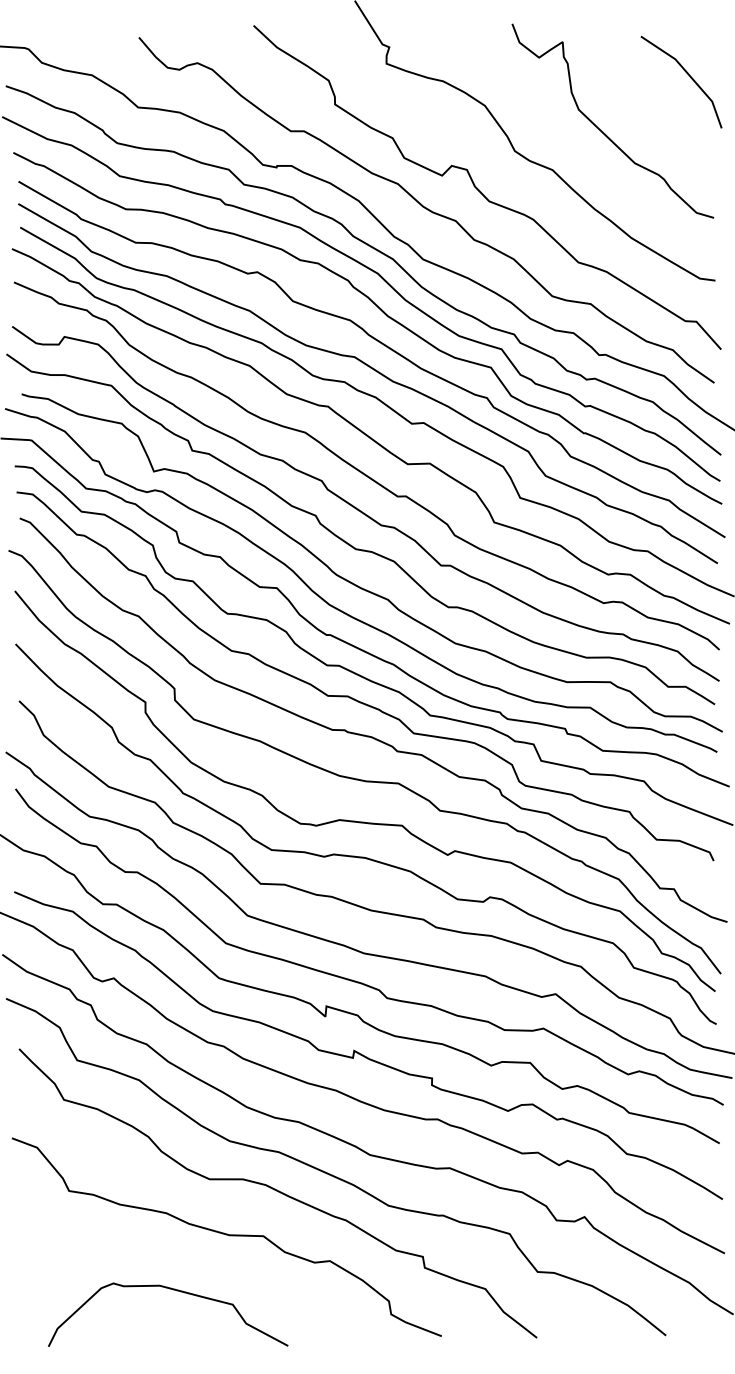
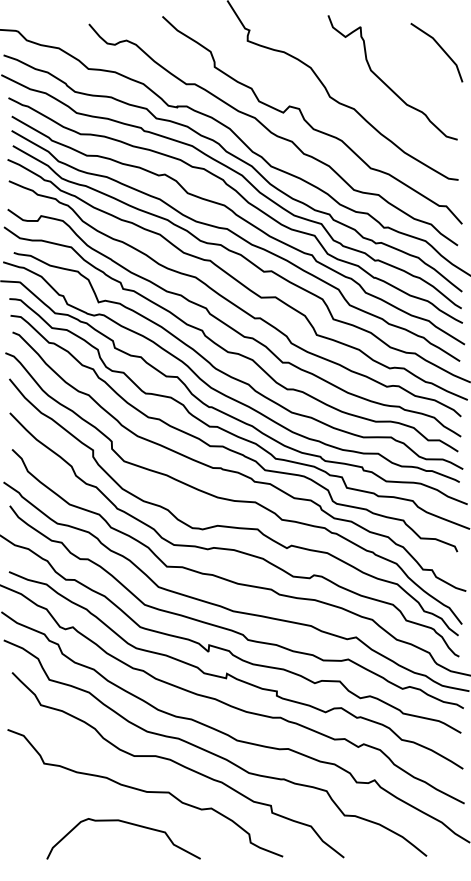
curve: (170, 1290) -> (125, 823), moved

